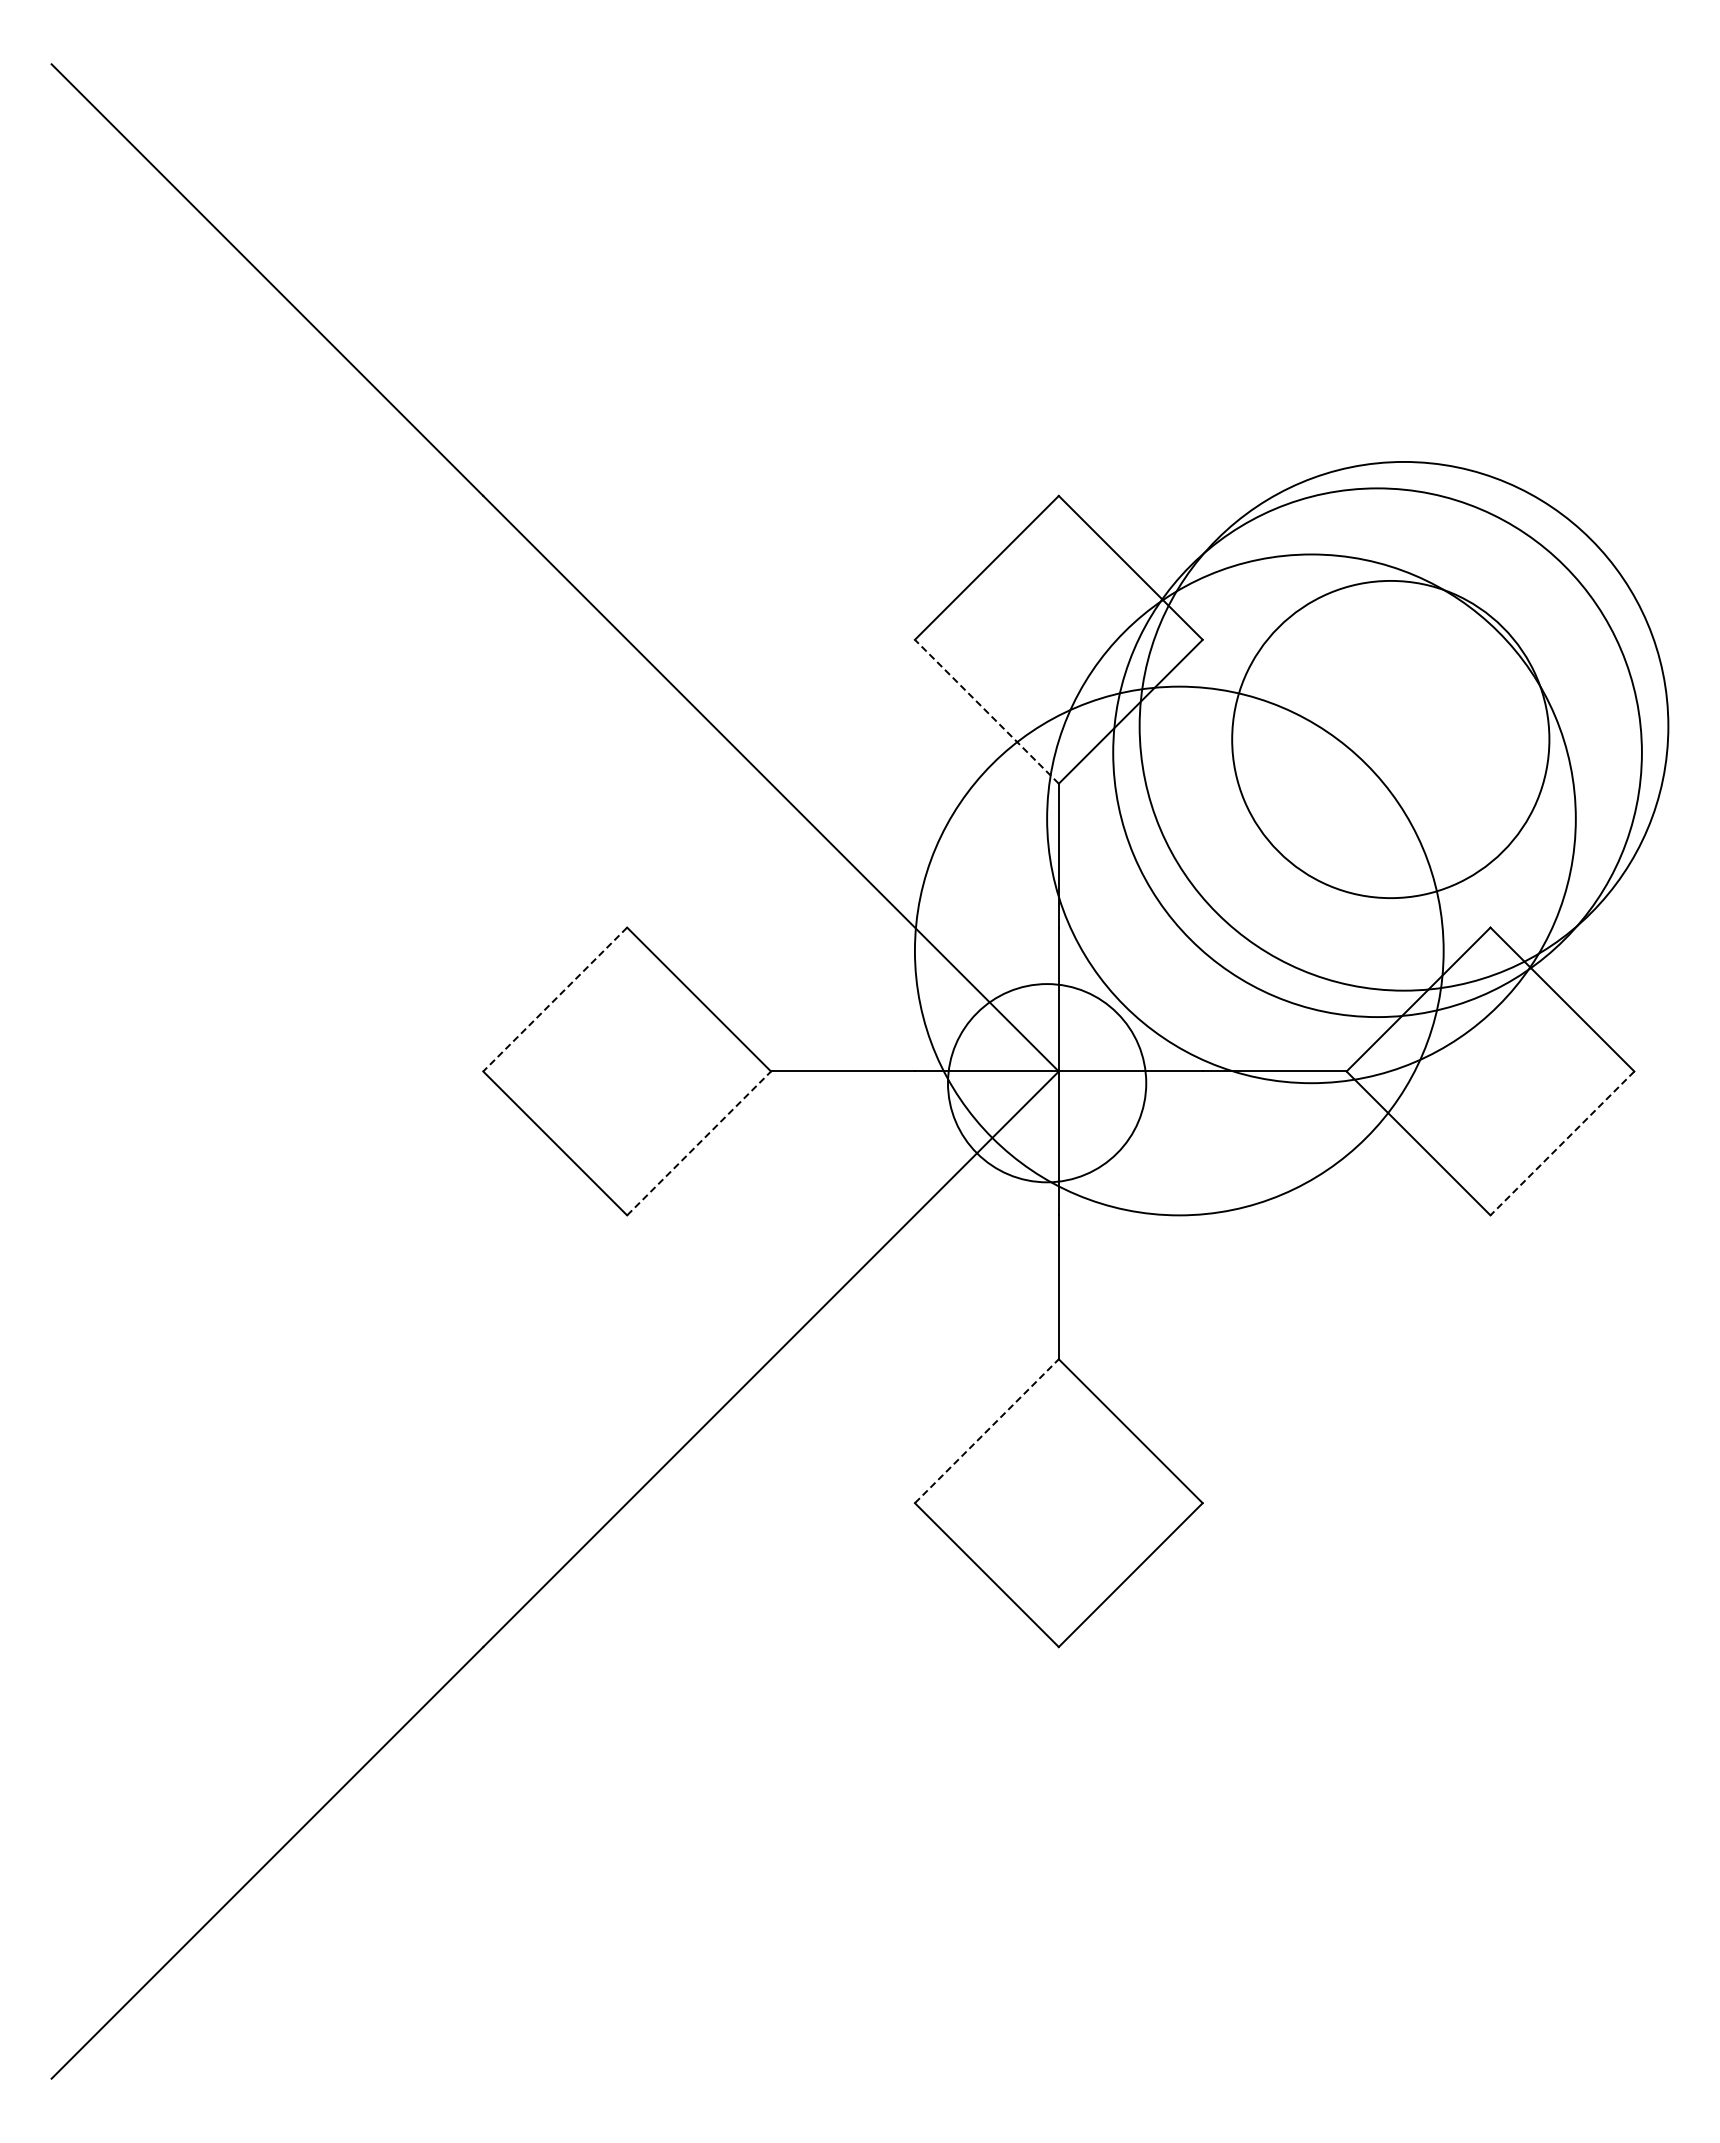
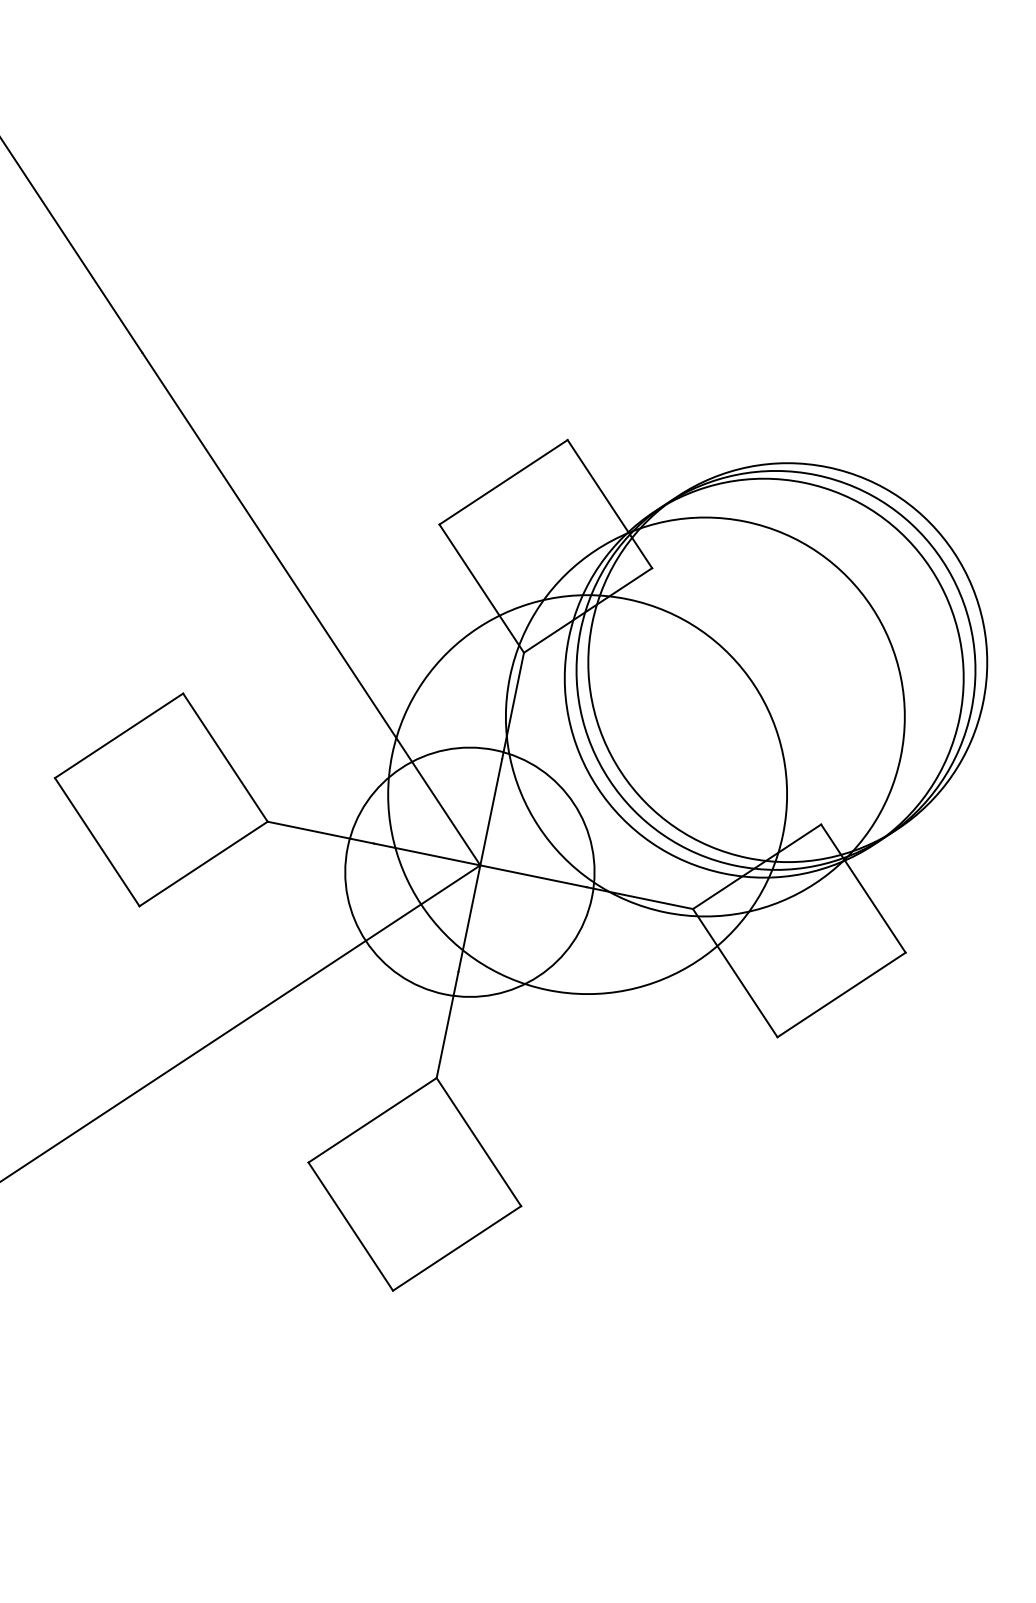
line: (986, 711) -> (481, 588), dashed -> solid
circle: (1390, 739) -> (775, 670), size x1.67
line: (555, 999) -> (119, 735), dashed -> solid
circle: (1046, 1082) -> (469, 871), size x1.67
line: (699, 1143) -> (203, 864), dashed -> solid
line: (1562, 1143) -> (841, 995), dashed -> solid
line: (986, 1431) -> (372, 1120), dashed -> solid

